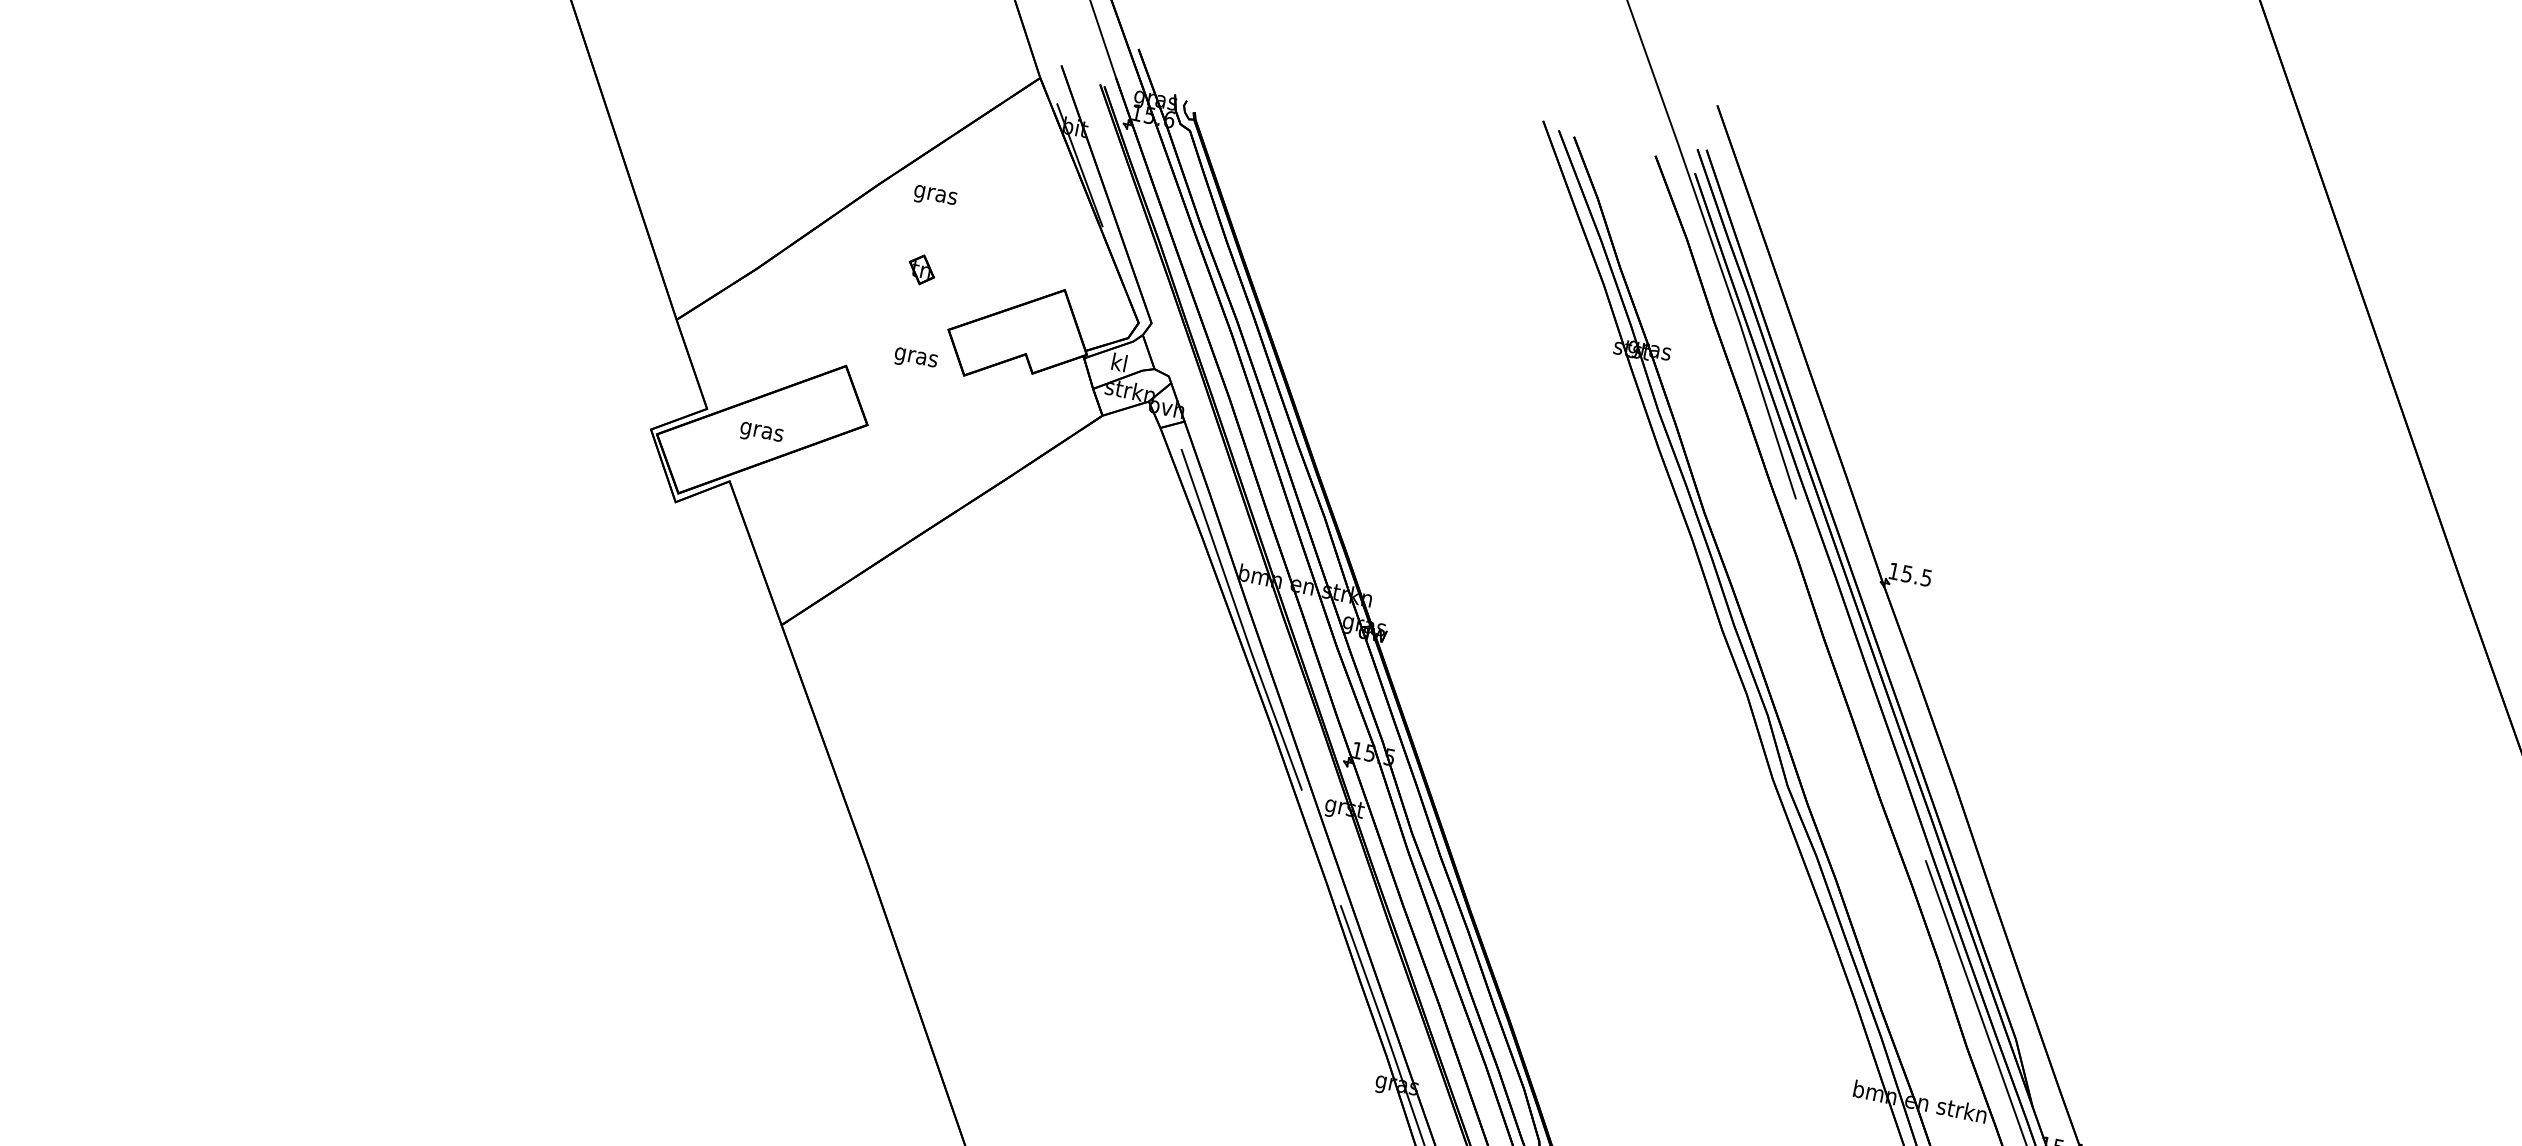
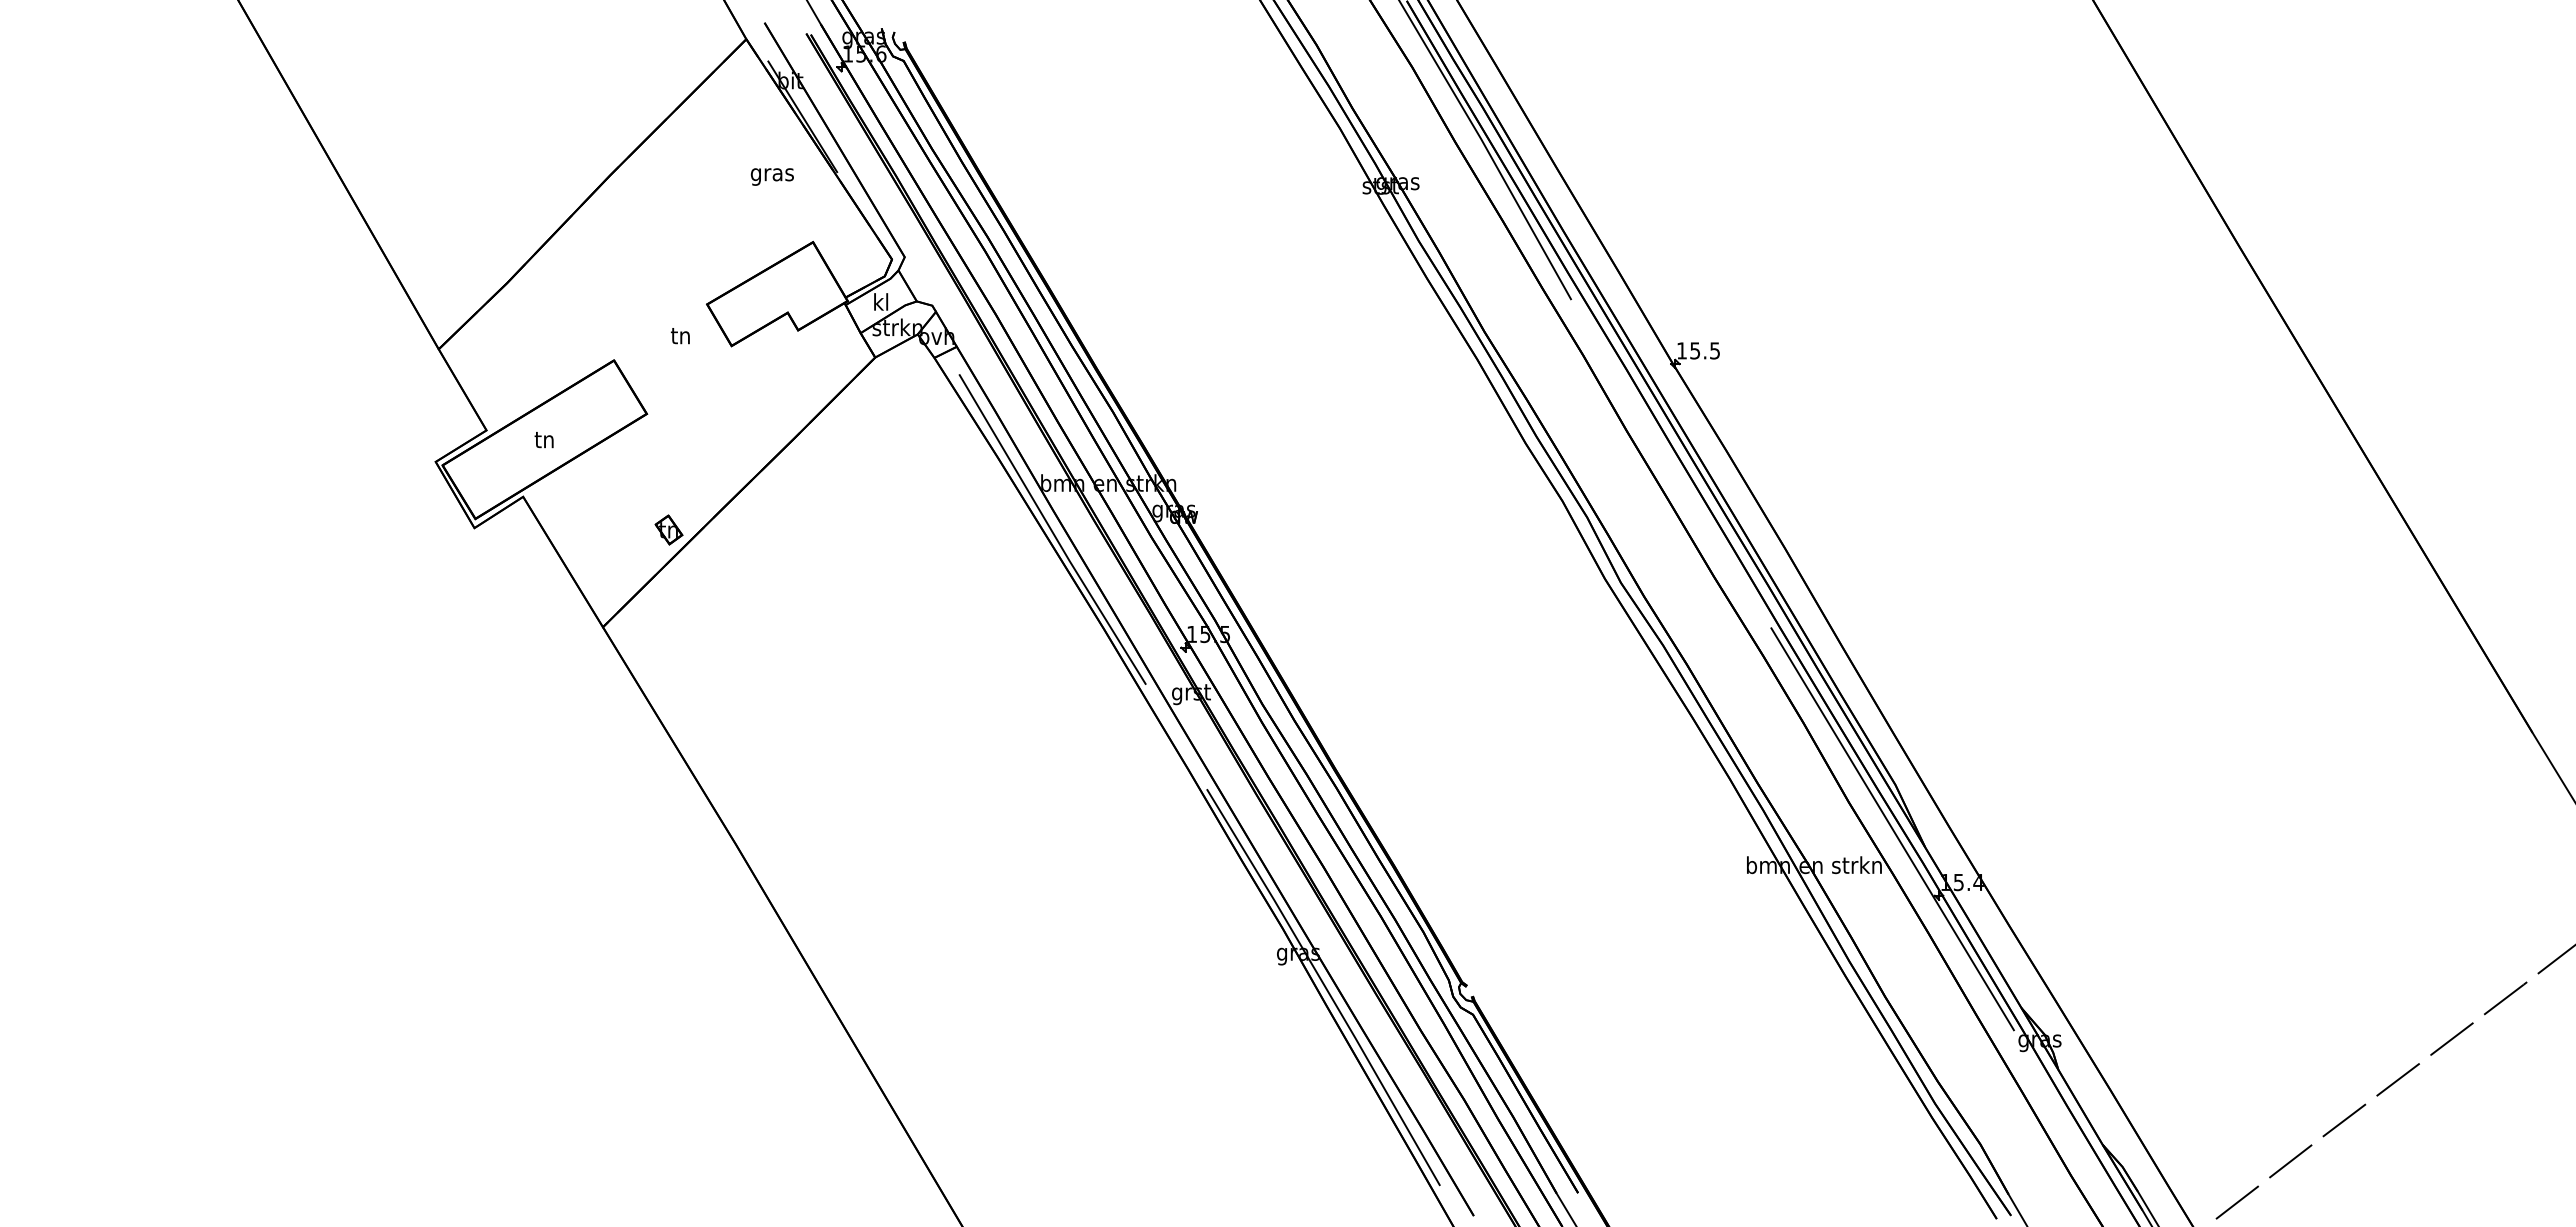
text: (934, 196) -> (771, 176), moved
part: (921, 269) -> (668, 529), moved
text: (915, 357) -> (680, 338), gras -> tn
text: (761, 431) -> (544, 441), gras -> tn

